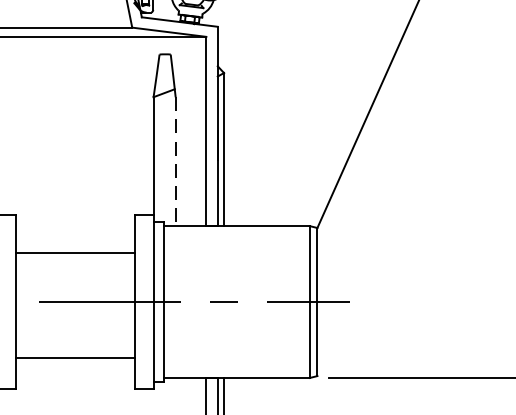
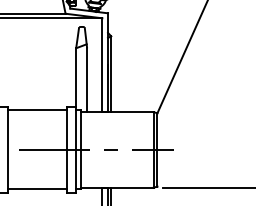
line: (176, 162) -> (87, 80), dashed -> solid
line: (73, 252) -> (36, 110), moved
line: (73, 357) -> (36, 189), moved

